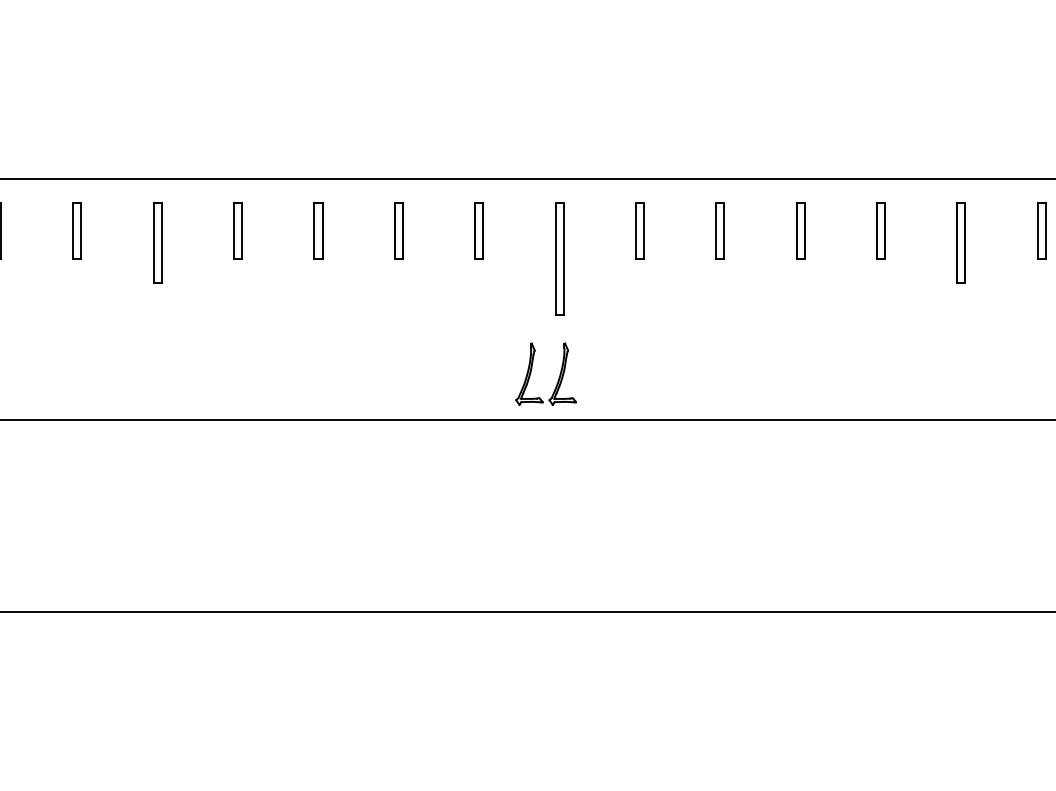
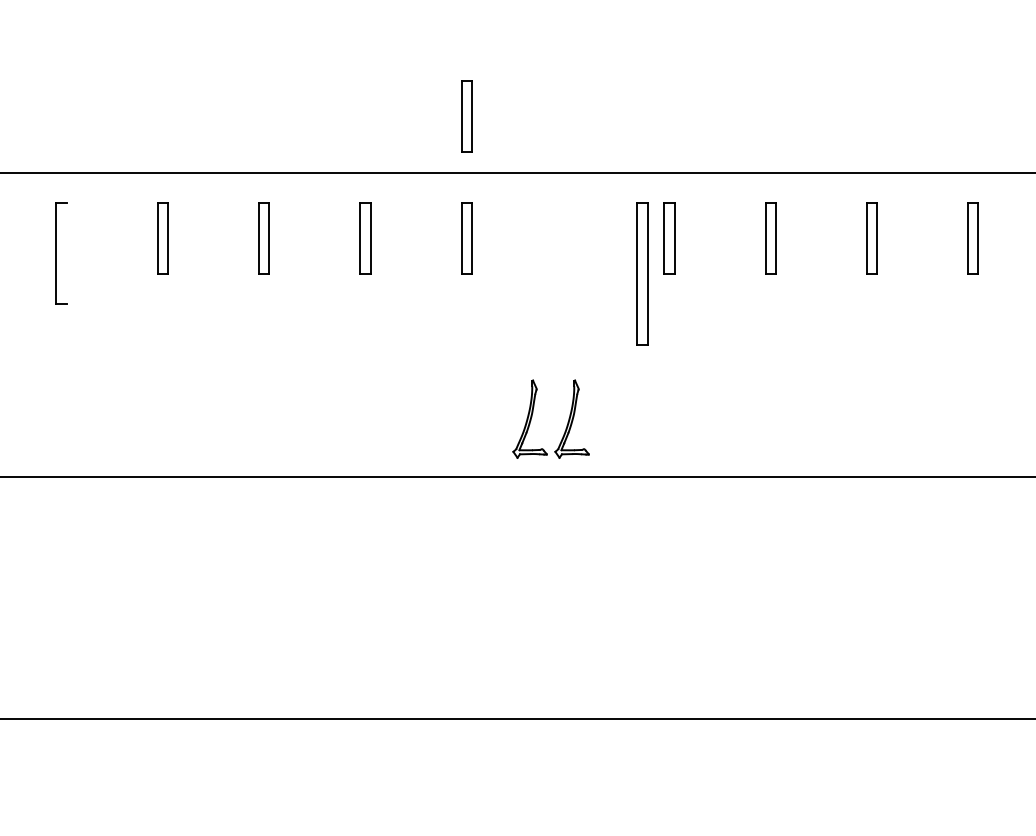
part: (478, 133) -> (465, 115), added
line: (161, 242) -> (66, 253), removed
part: (559, 258) -> (642, 273), moved

